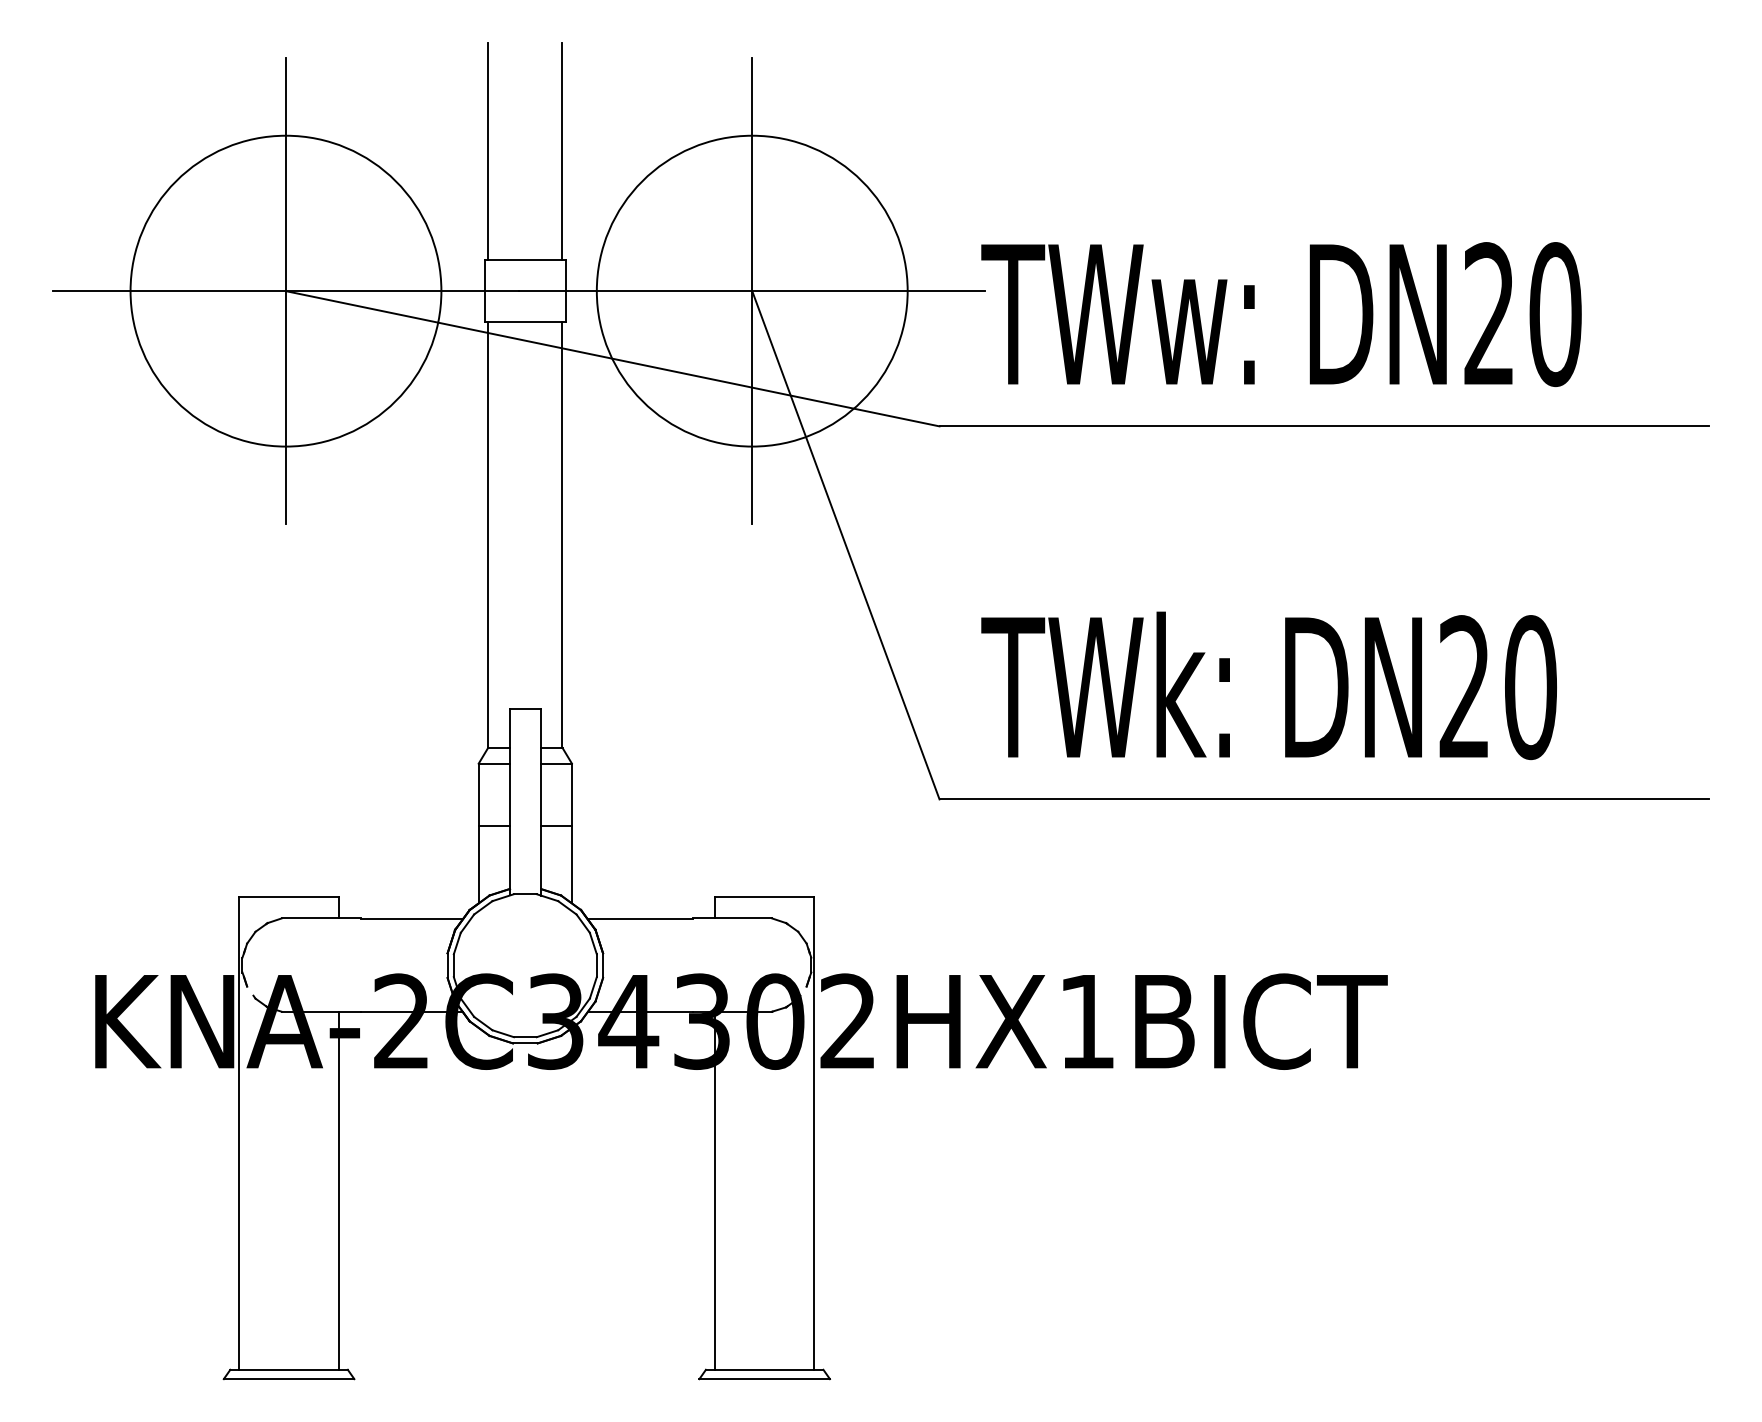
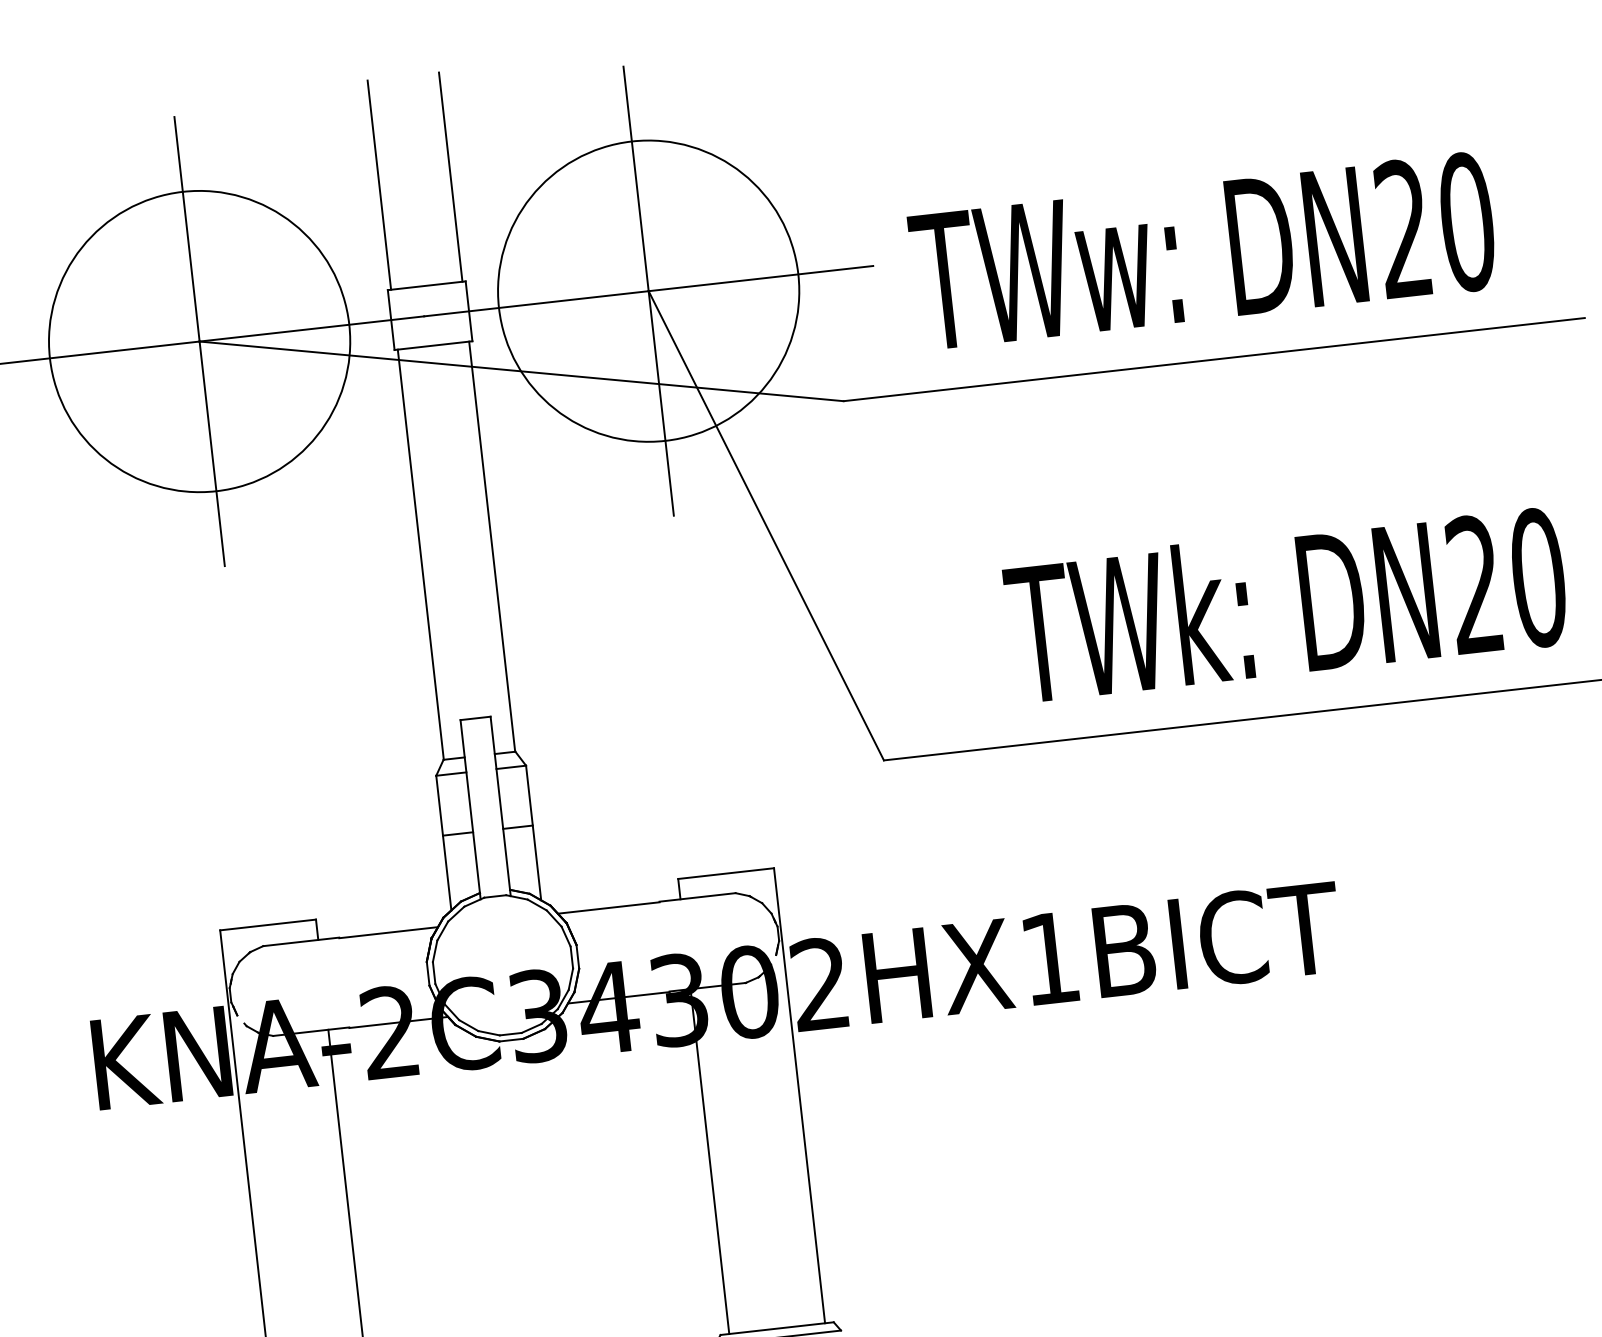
text: (1281, 314) -> (1203, 251), moved
text: (1268, 685) -> (1285, 604), moved

